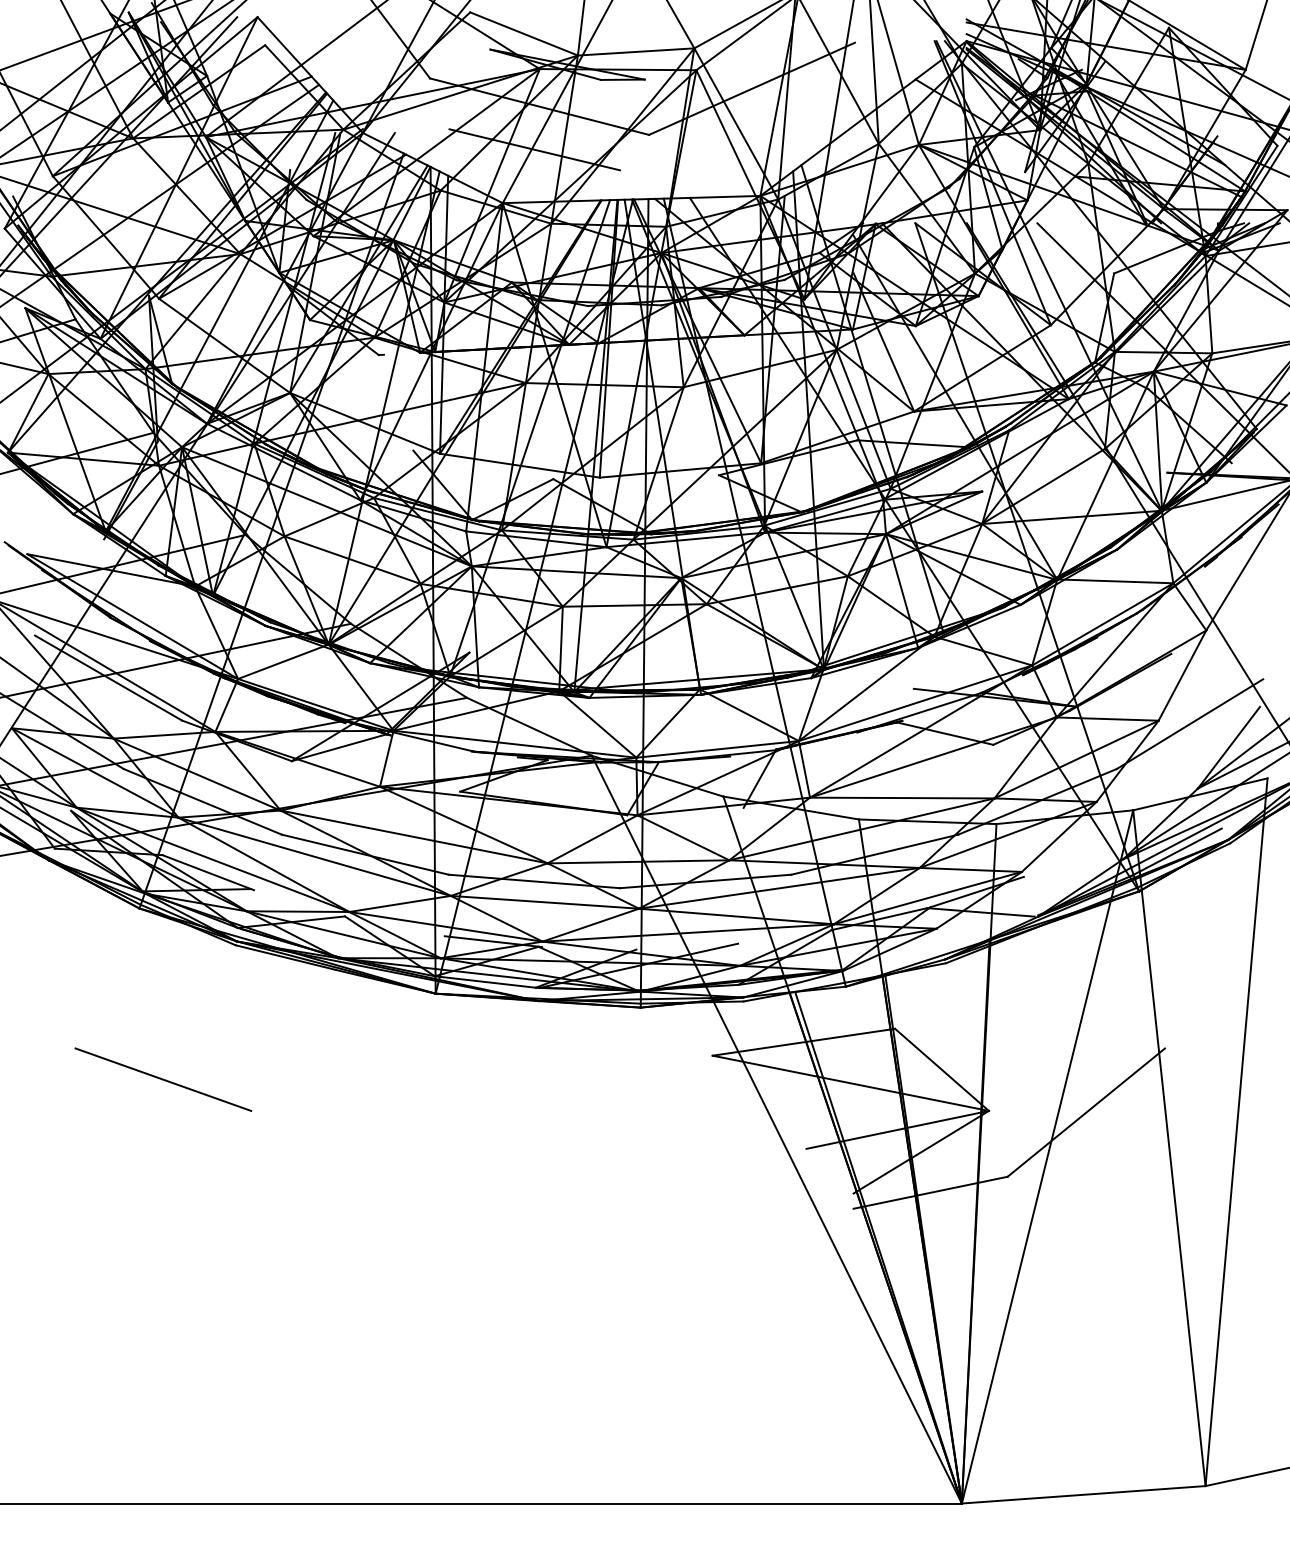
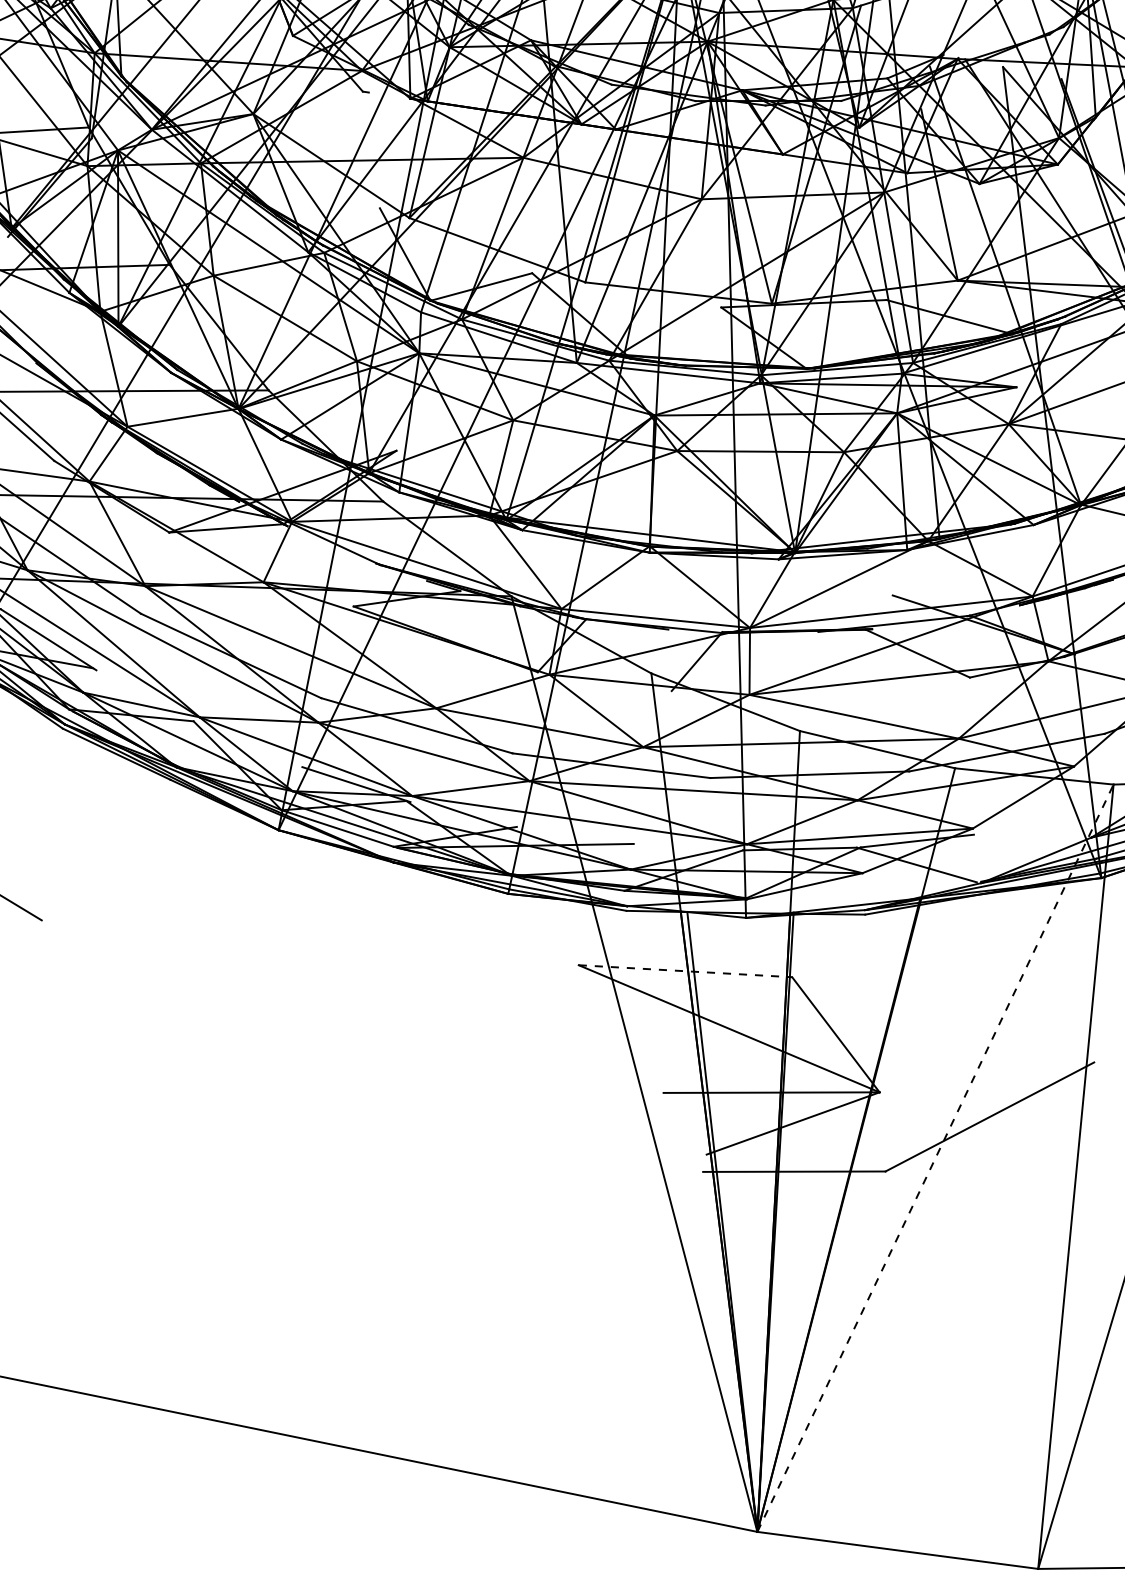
line: (804, 1042) -> (686, 971), solid -> dashed
line: (1047, 1156) -> (935, 1157), solid -> dashed

